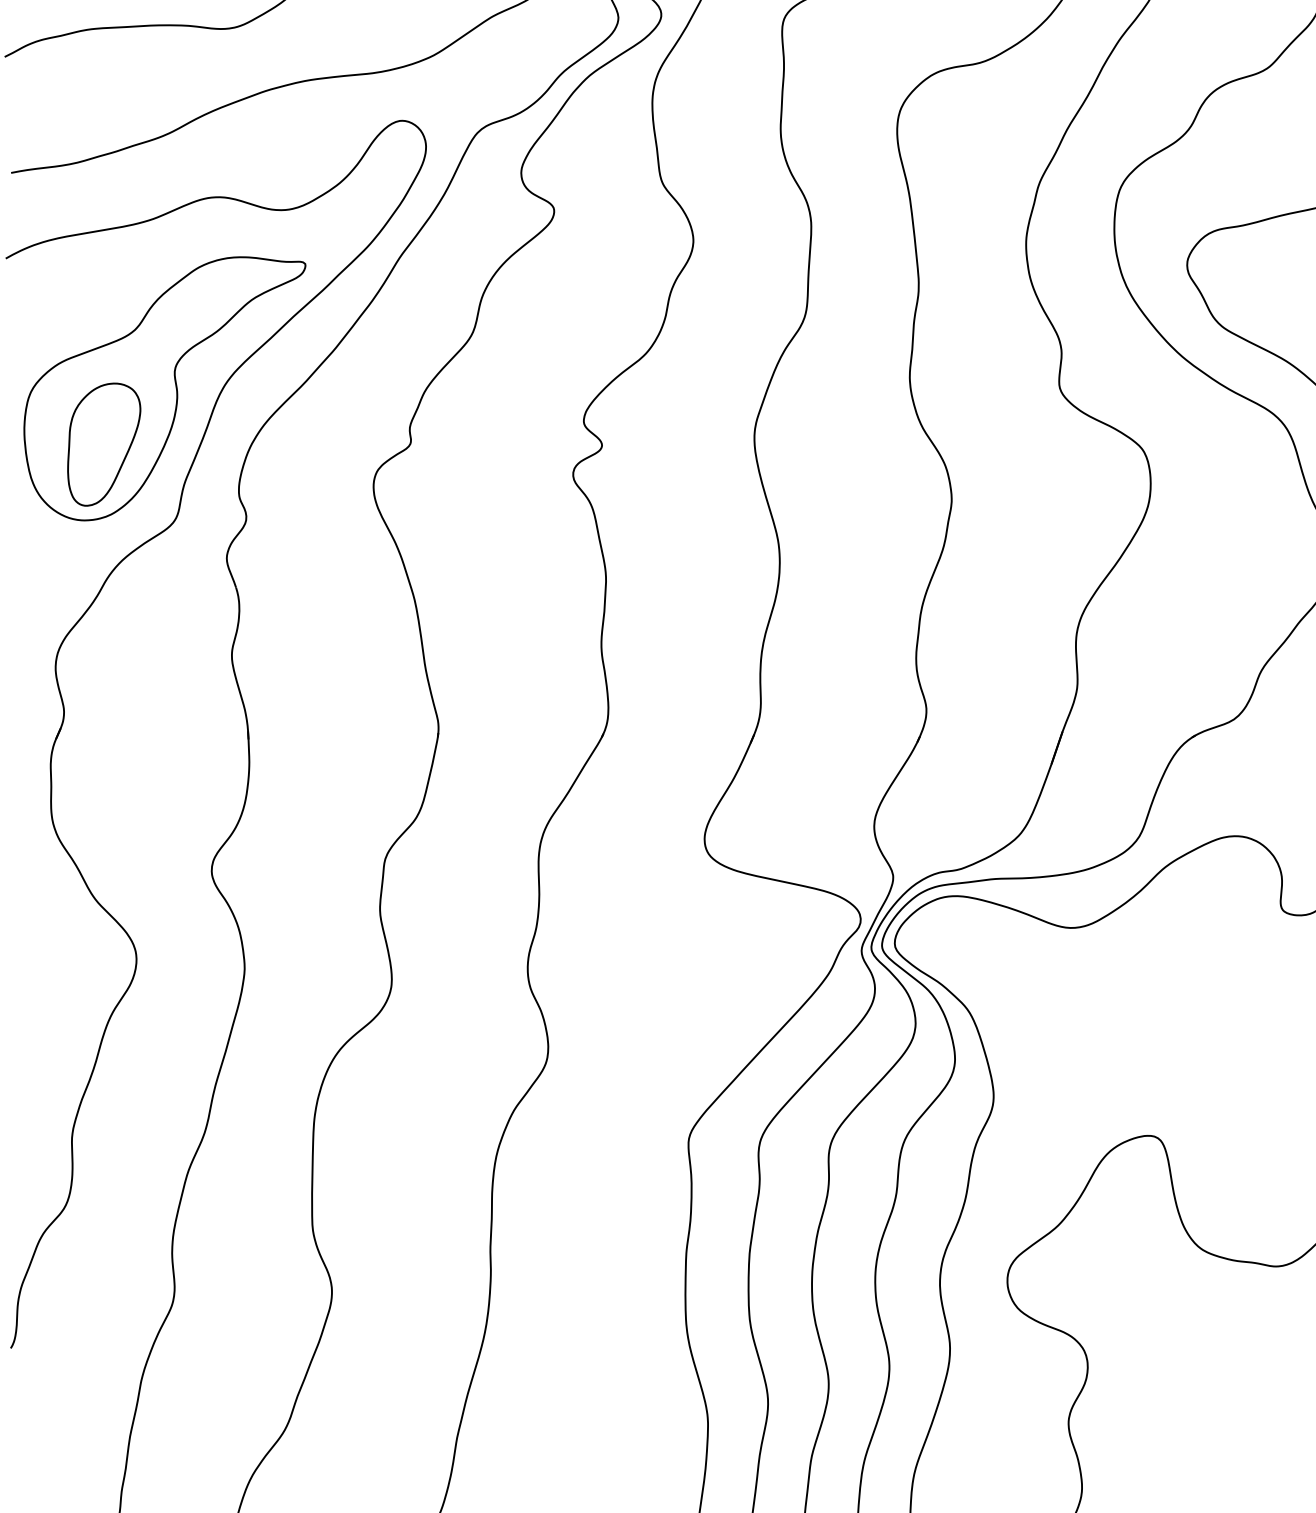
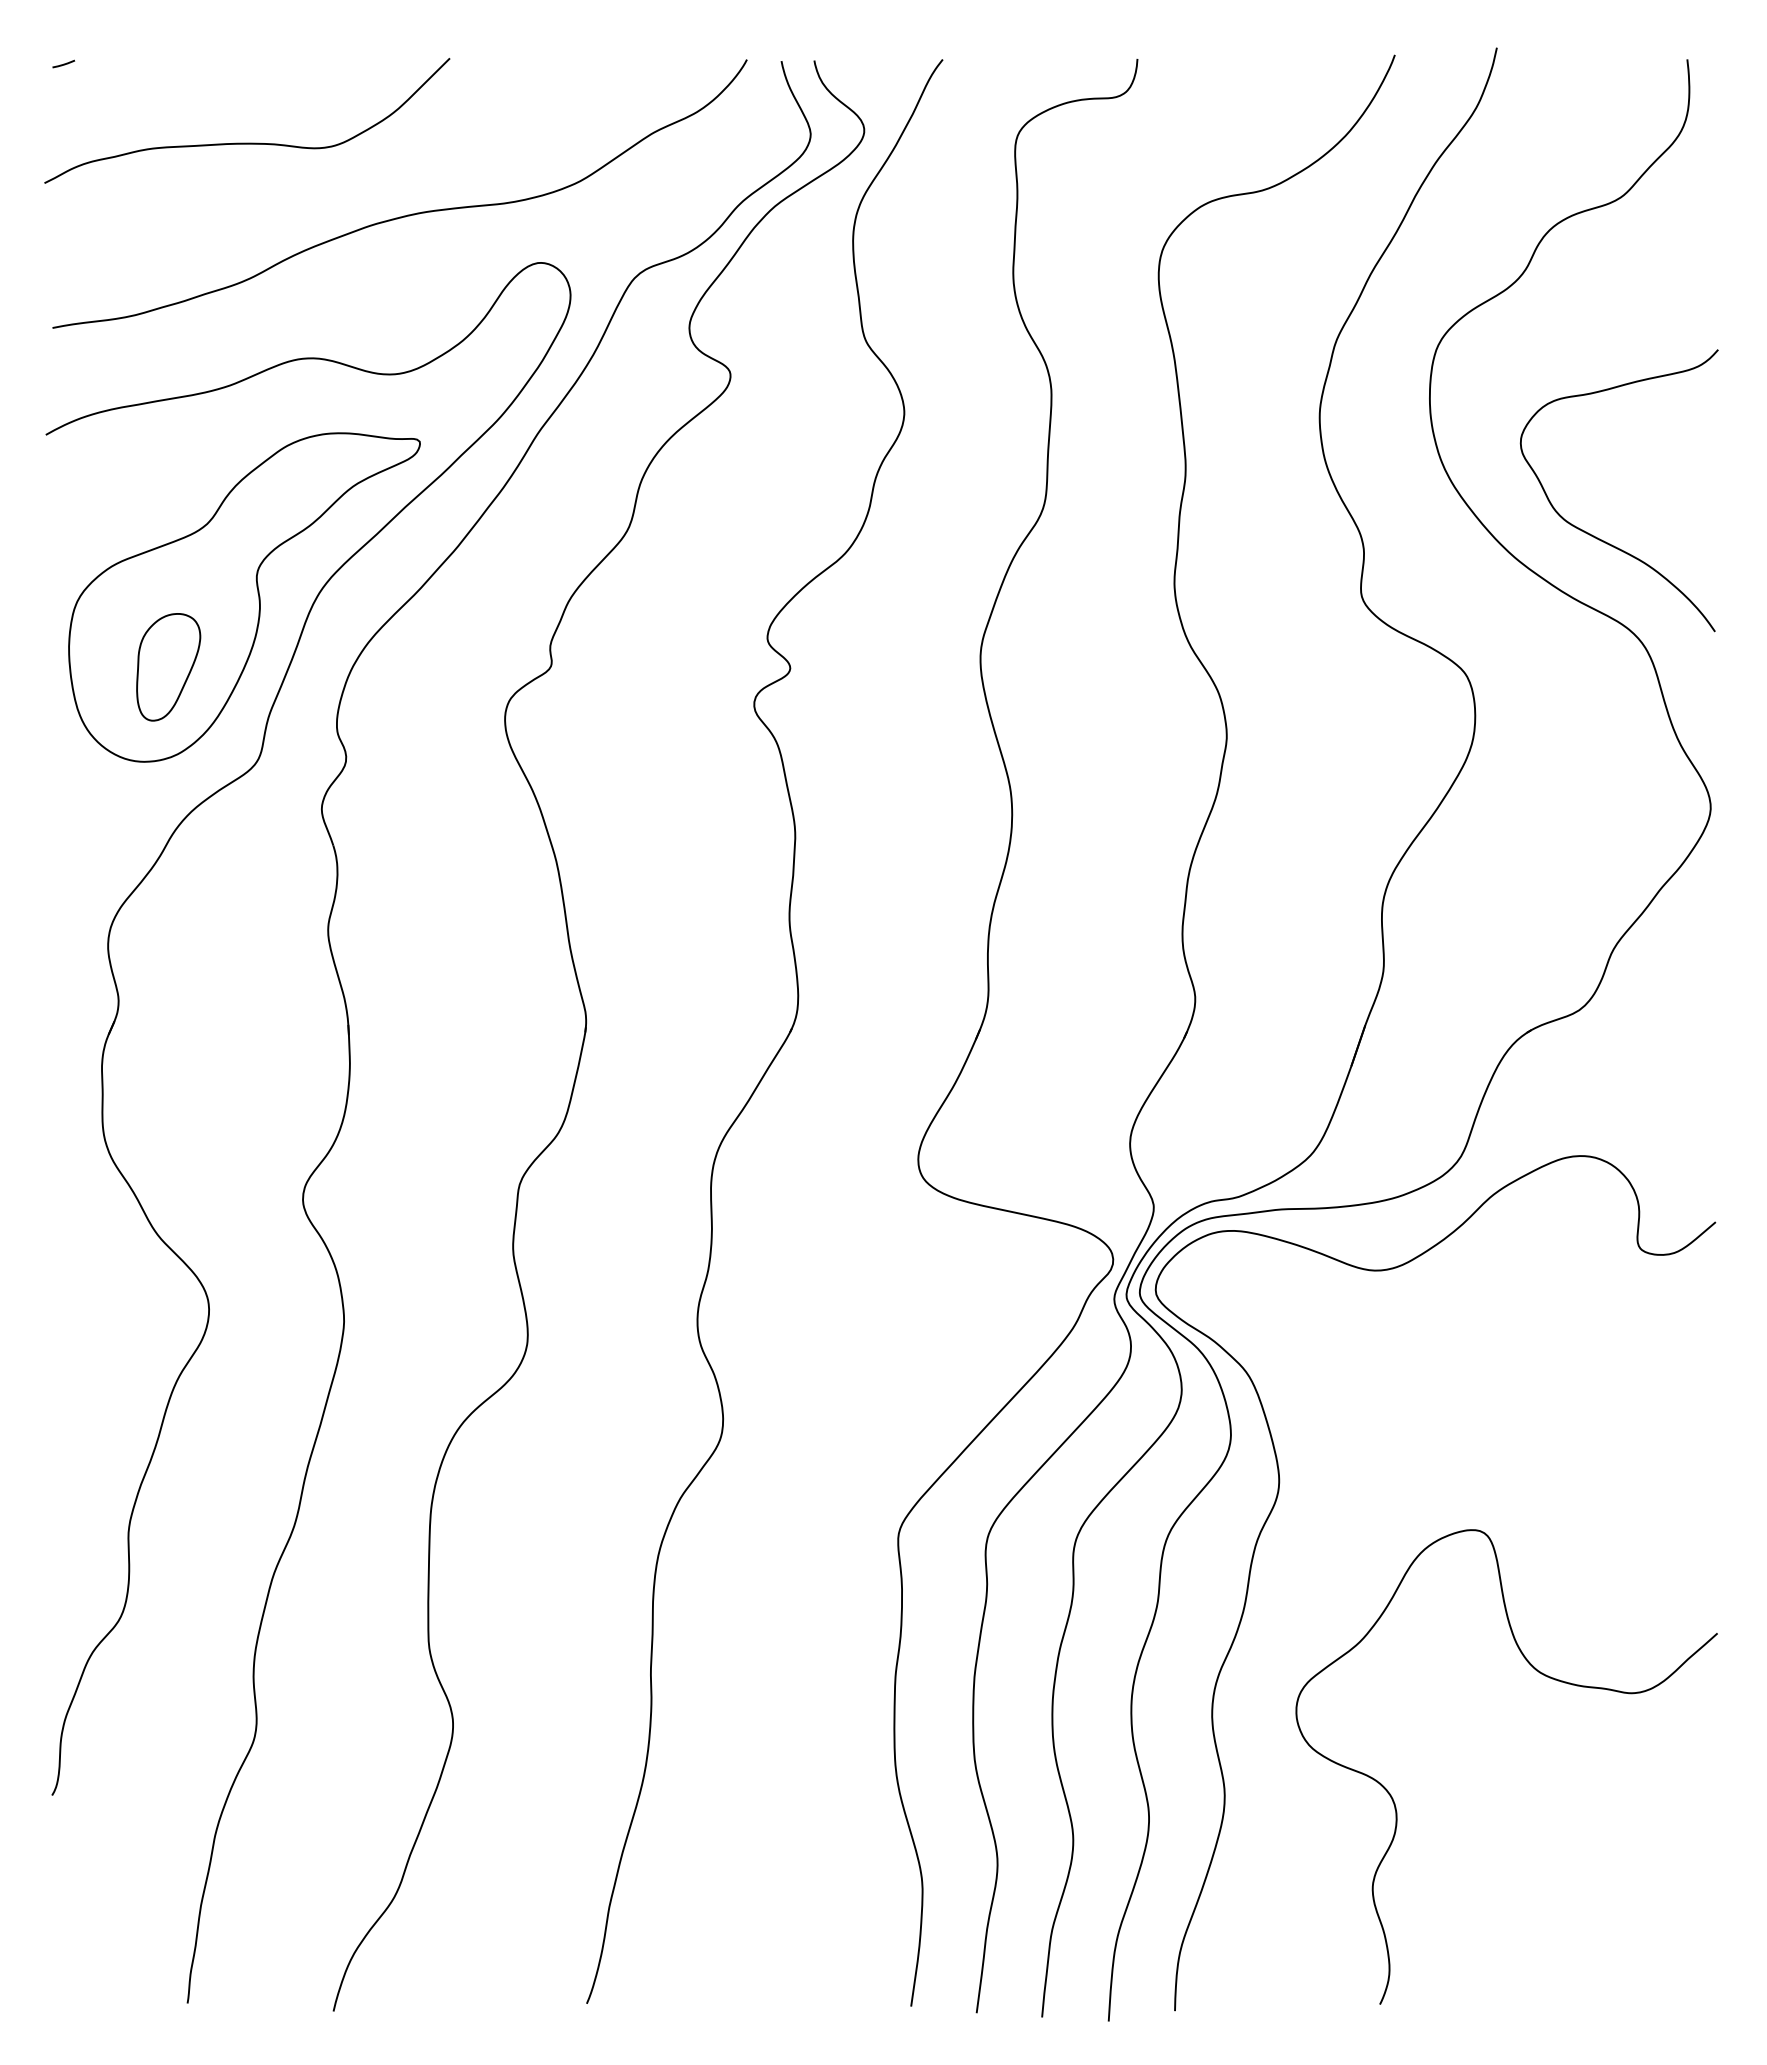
part: (104, 444) -> (168, 667), size x0.7

